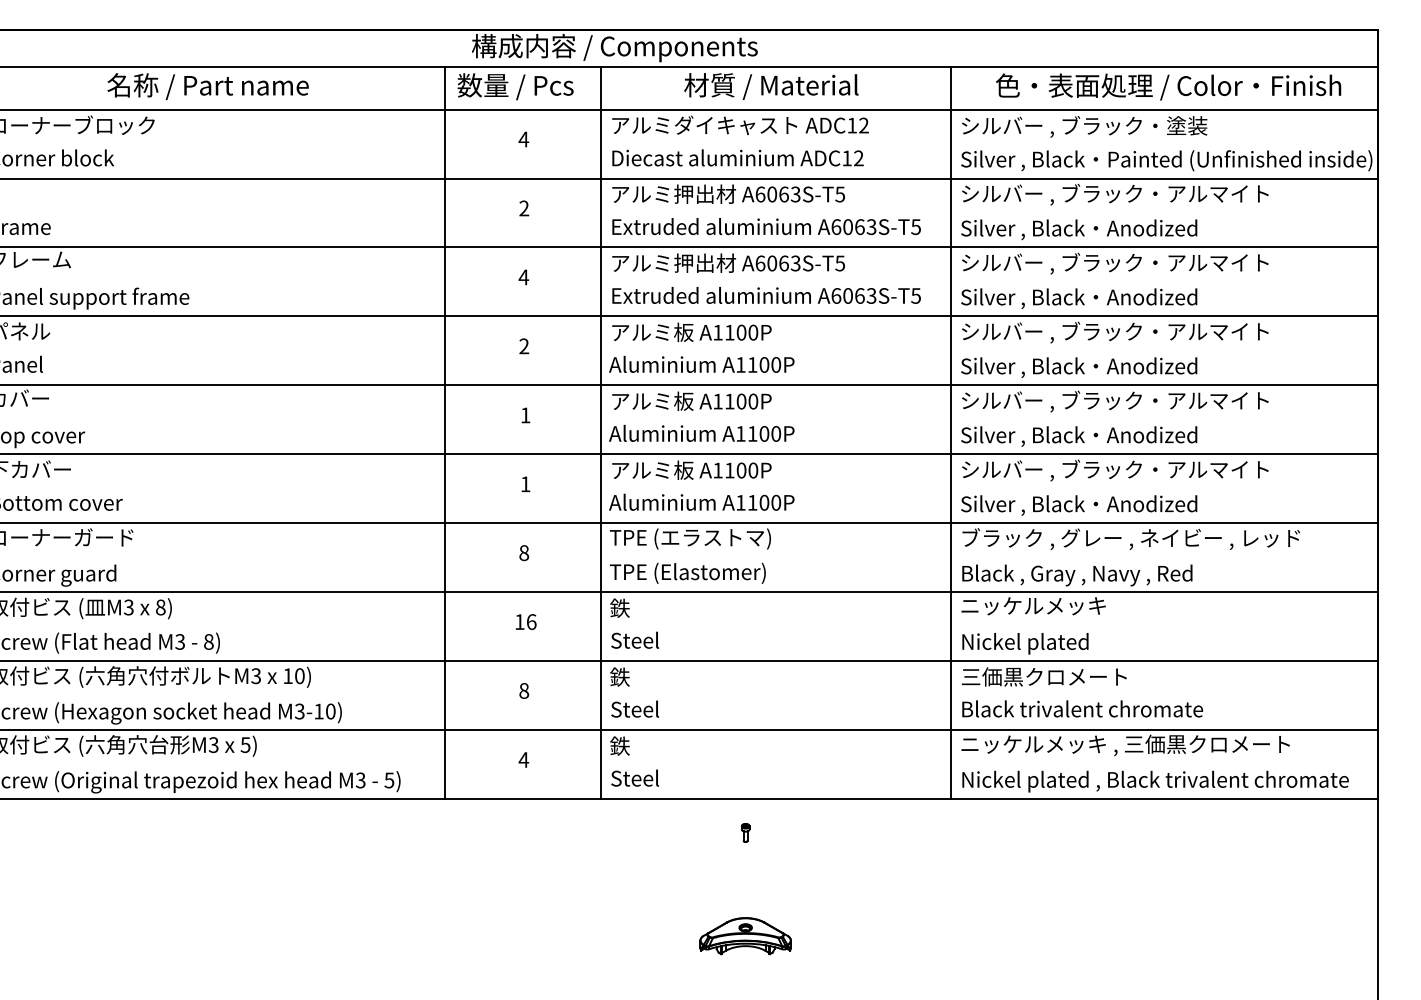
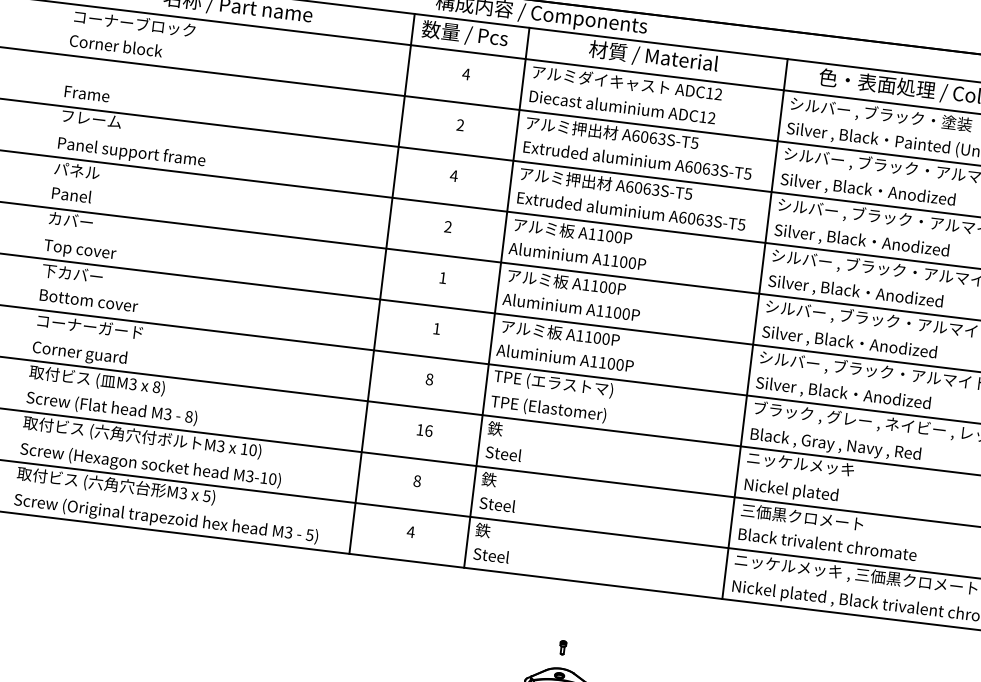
part: (745, 832) -> (562, 647), moved

